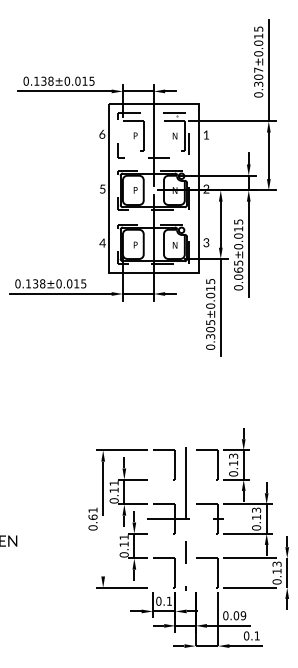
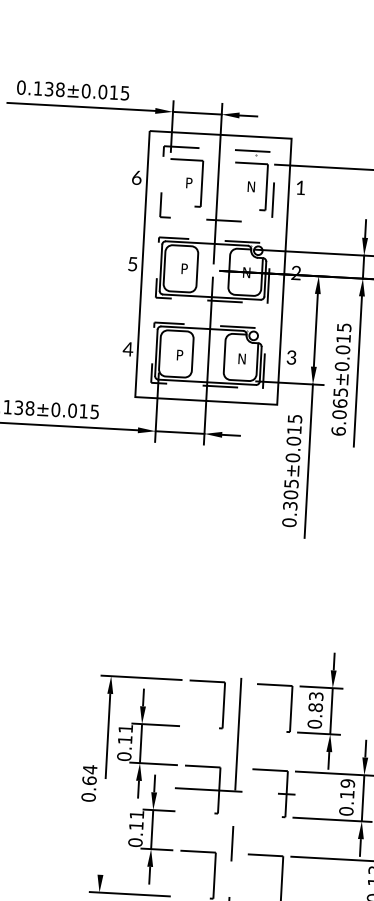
text: (238, 287) -> (338, 430), 0.065±0.015 -> 6.065±0.015
text: (233, 462) -> (315, 706), 0.13 -> 0.83
text: (256, 509) -> (347, 782), 0.13 -> 0.19
text: (92, 510) -> (89, 769), 0.61 -> 0.64

